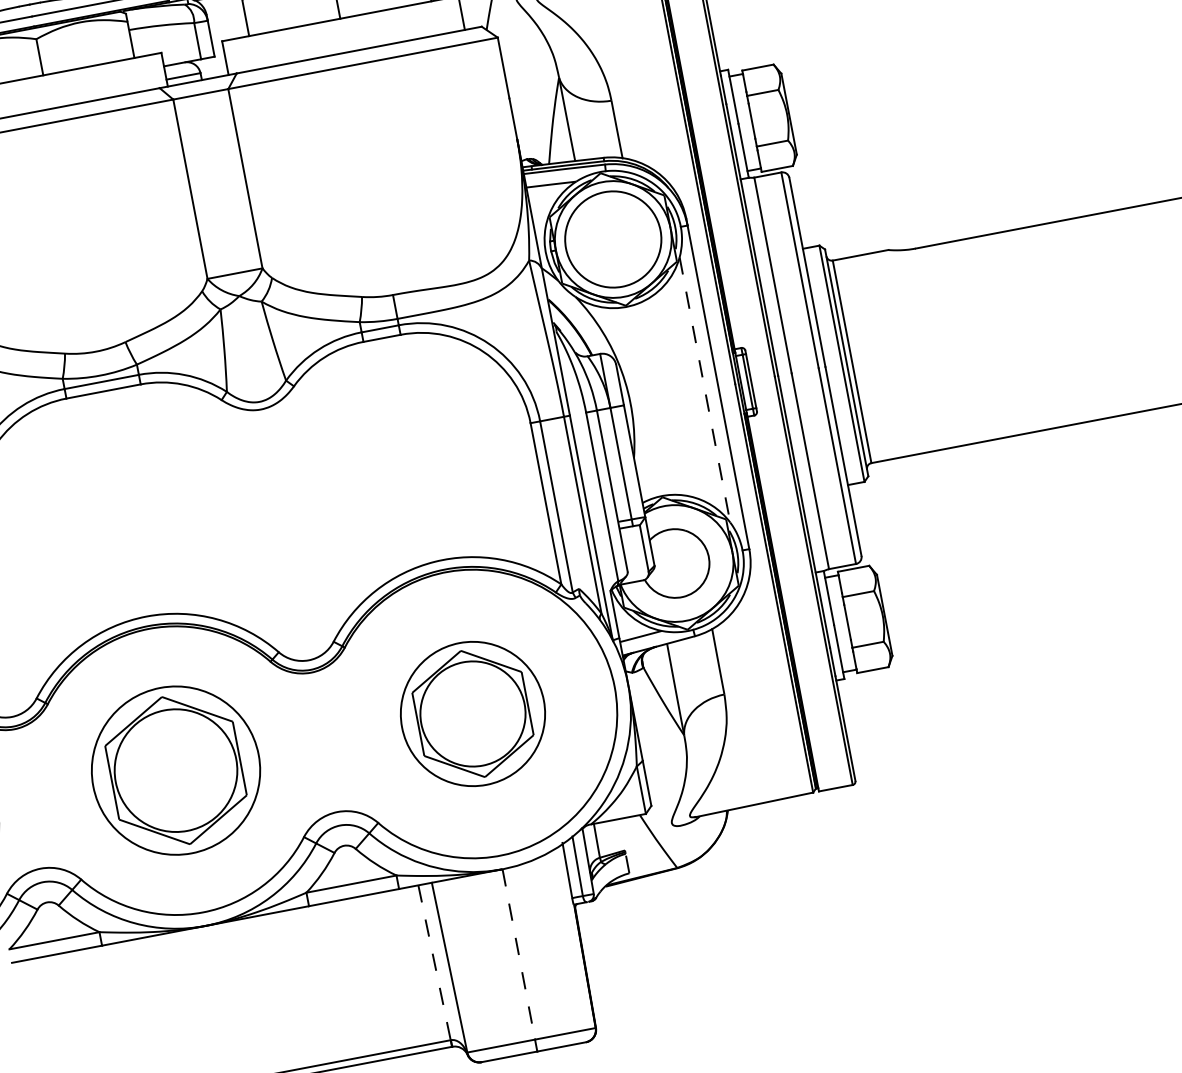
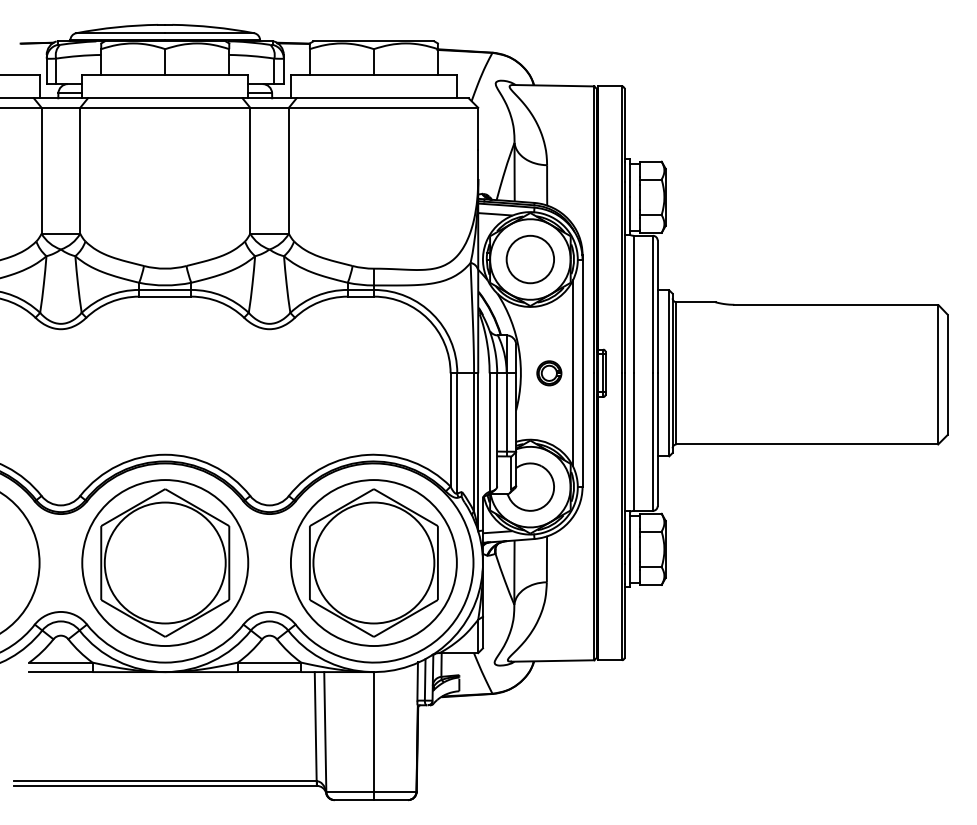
circle: (613, 239) -> (530, 259), size x0.71
line: (705, 390) -> (573, 373), dashed -> solid
part: (671, 396) -> (549, 373), added
part: (472, 713) -> (373, 562), size x1.67
part: (176, 769) -> (165, 562), size x1.43
line: (518, 953) -> (373, 731), dashed -> solid
line: (434, 962) -> (315, 726), dashed -> solid

